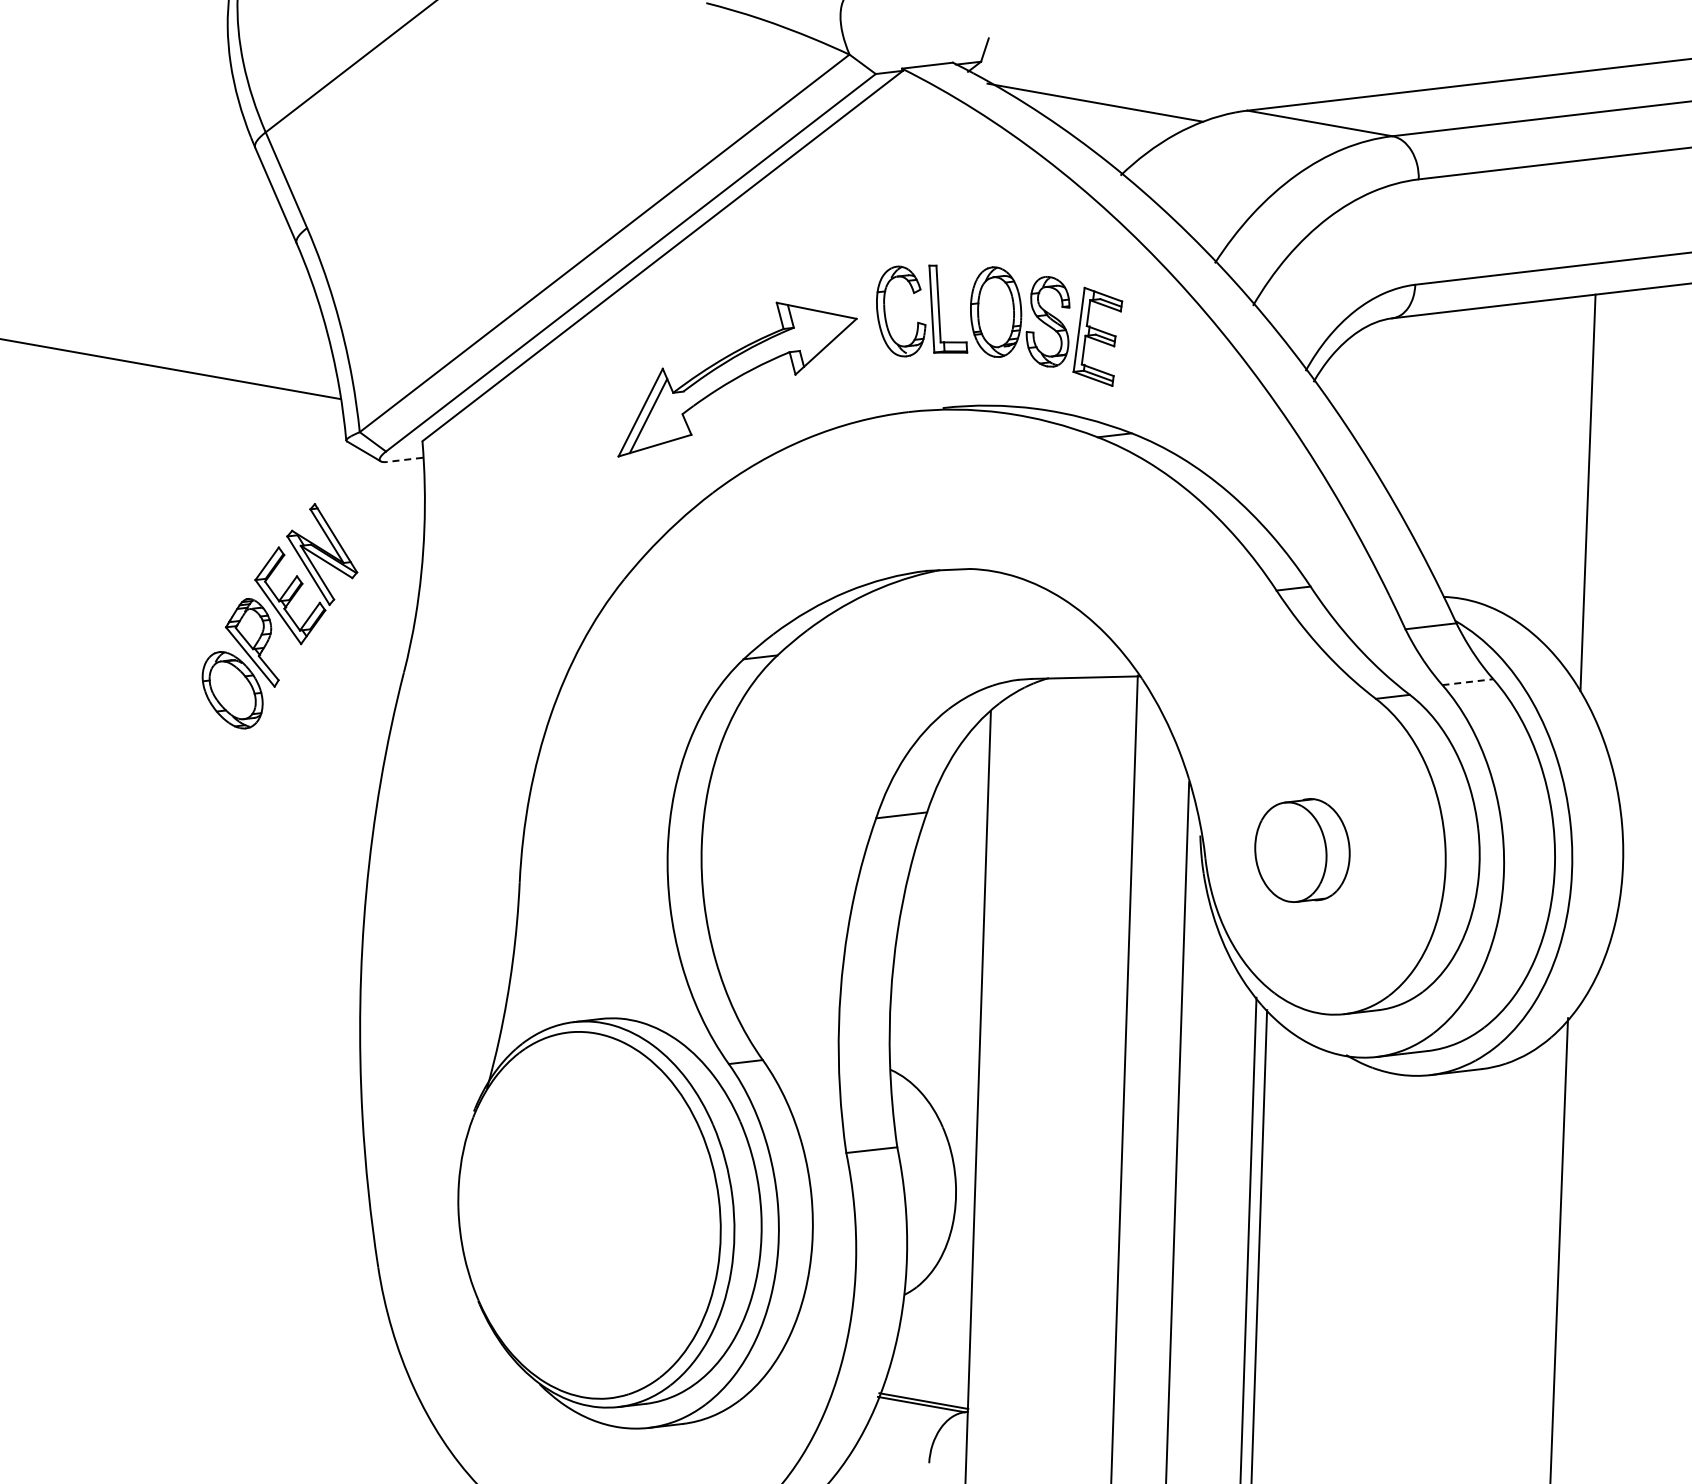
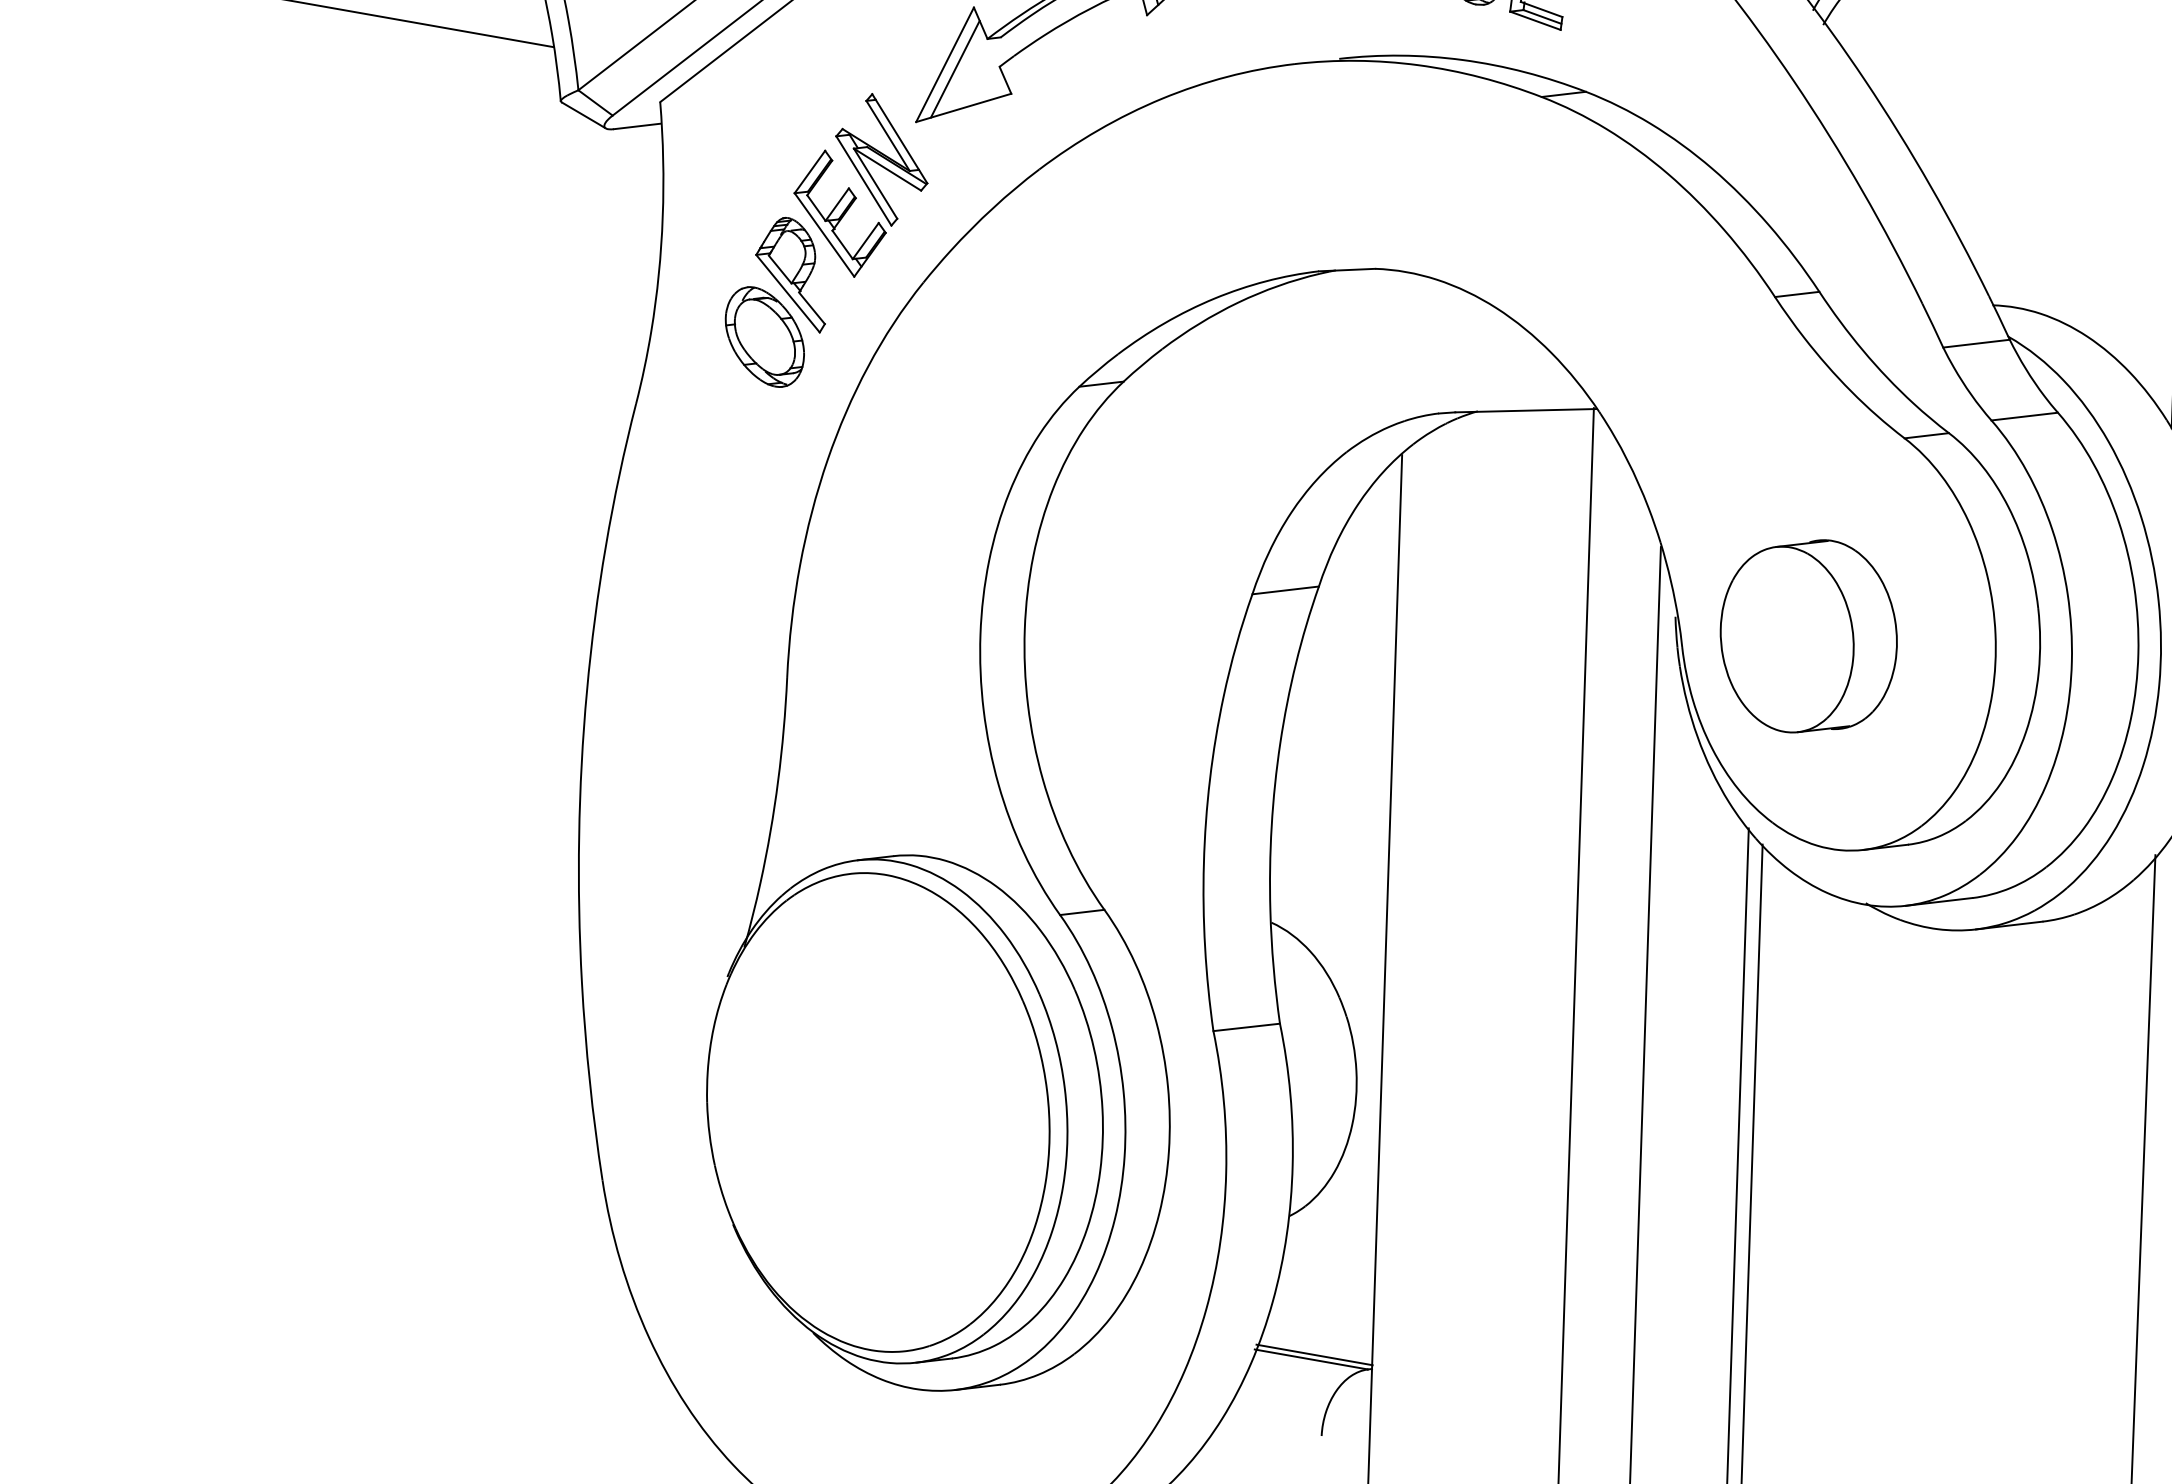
line: (404, 459) -> (636, 125), dashed -> solid
part: (279, 616) -> (826, 240), moved
line: (1467, 682) -> (2024, 417), dashed -> solid
part: (1302, 850) -> (1808, 636), size x1.43

